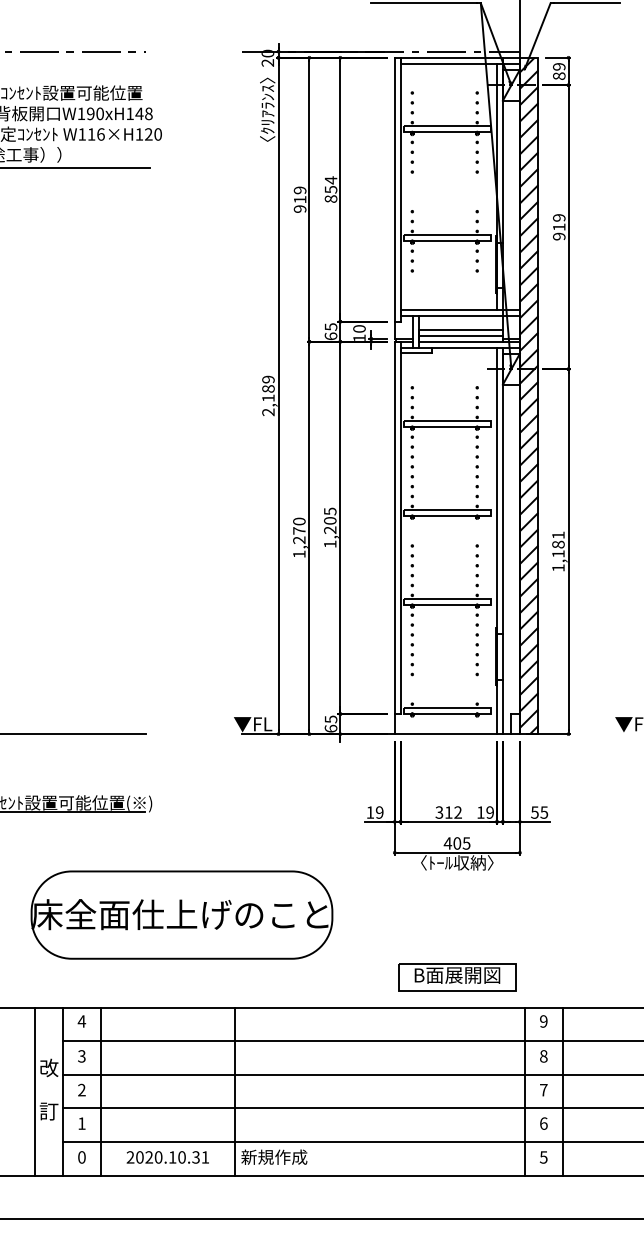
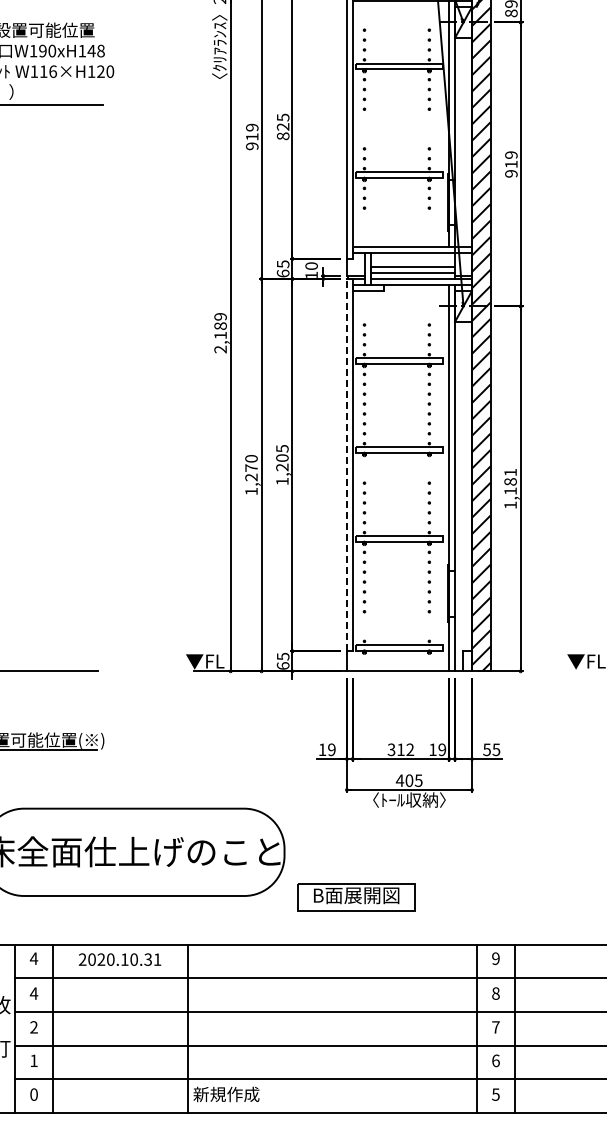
text: (330, 184) -> (282, 121), 854 -> 825
line: (394, 527) -> (346, 464), solid -> dashed
part: (457, 977) -> (356, 897), moved
text: (81, 1056) -> (33, 993), 3 -> 4
text: (167, 1157) -> (119, 959), moved

